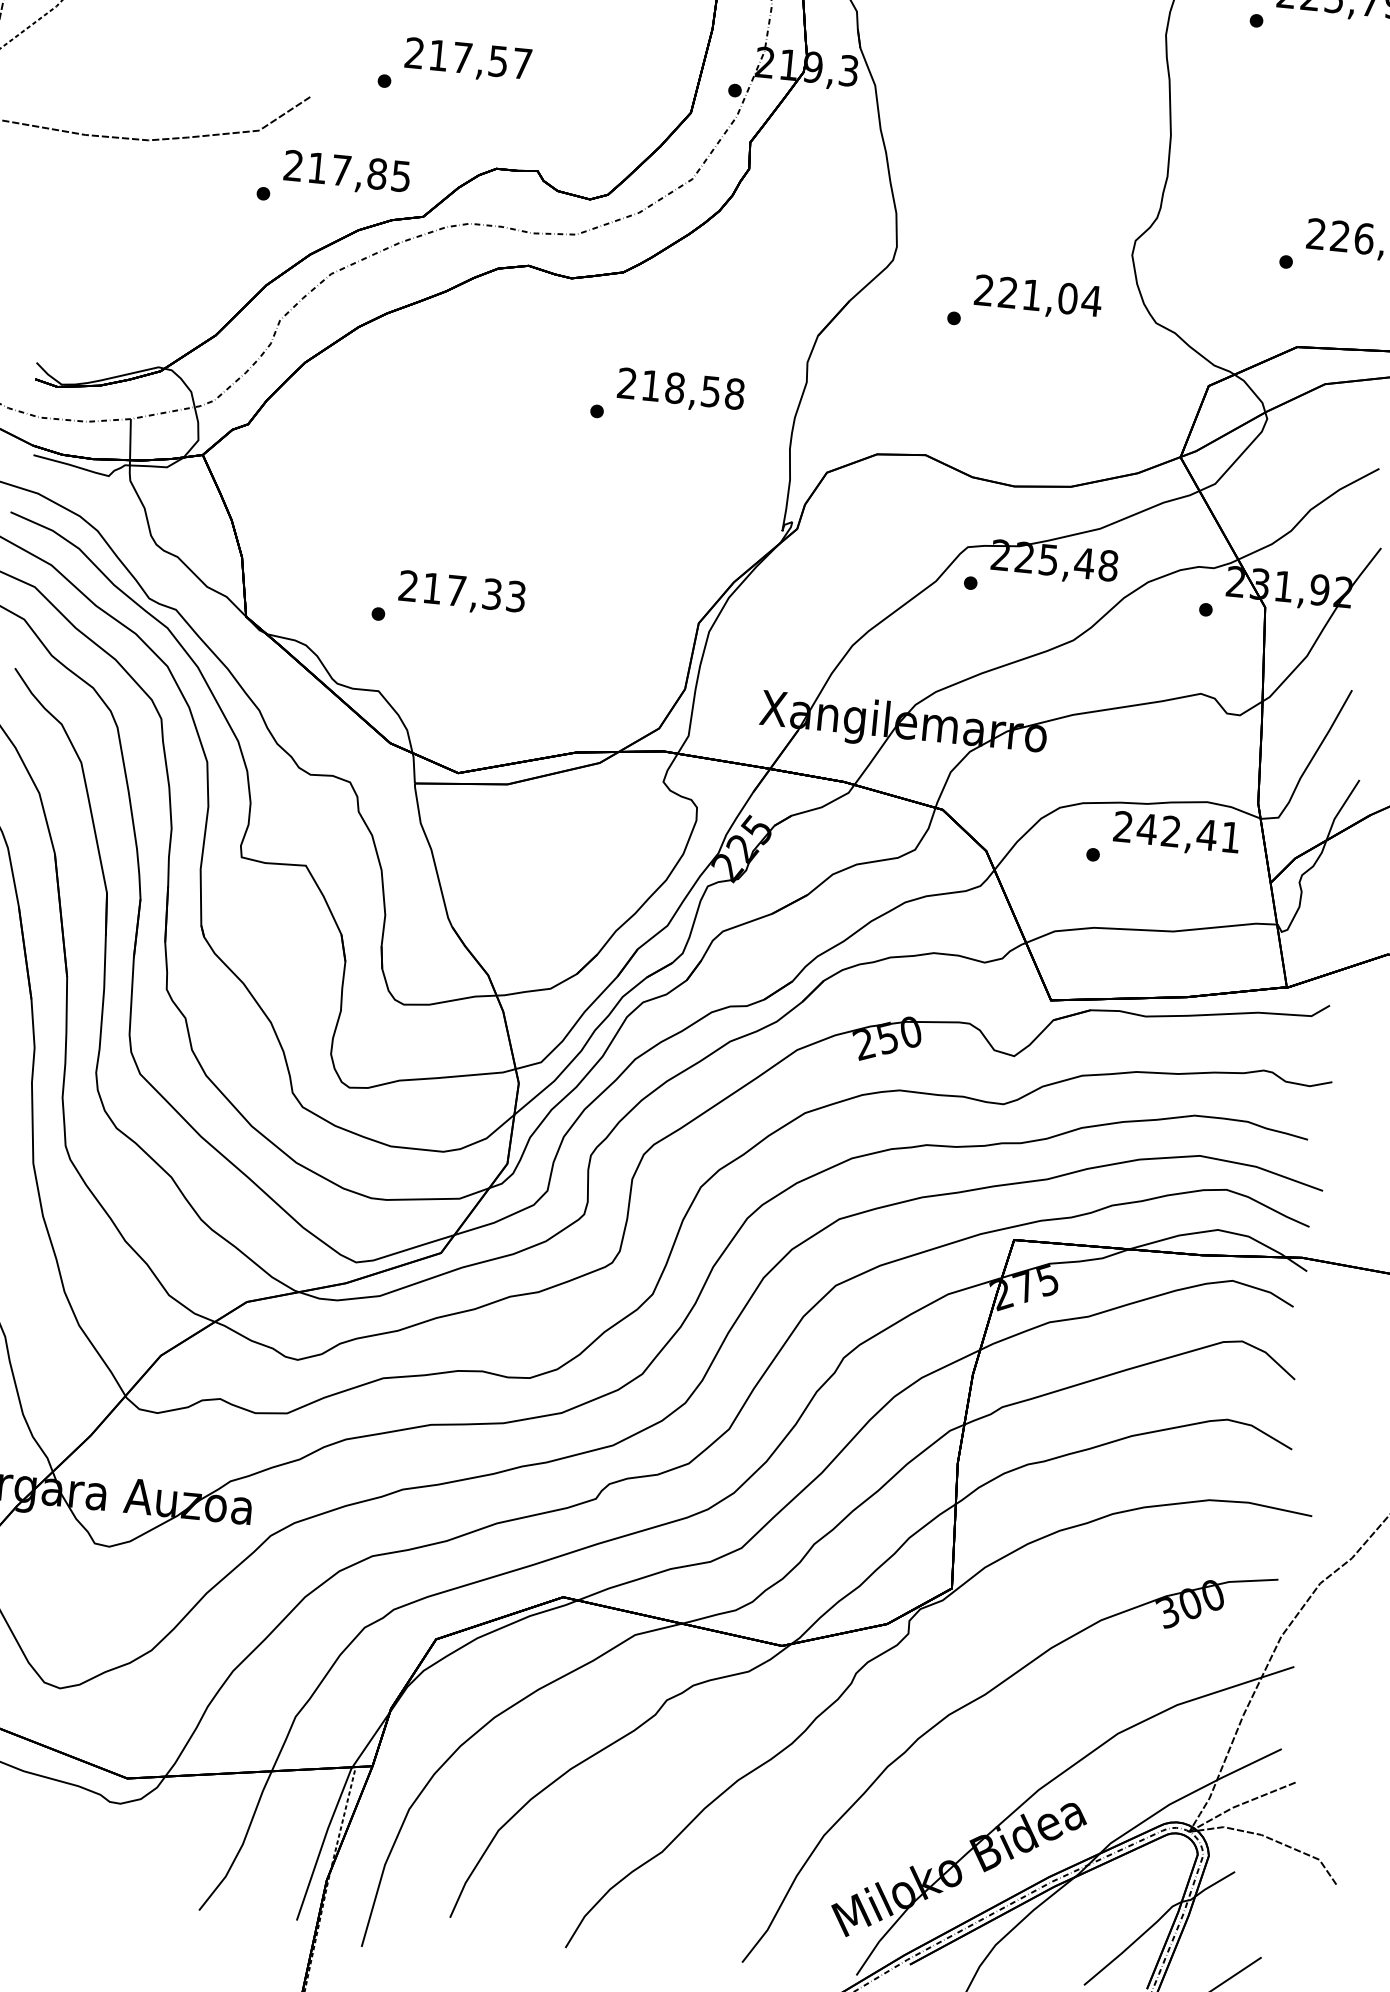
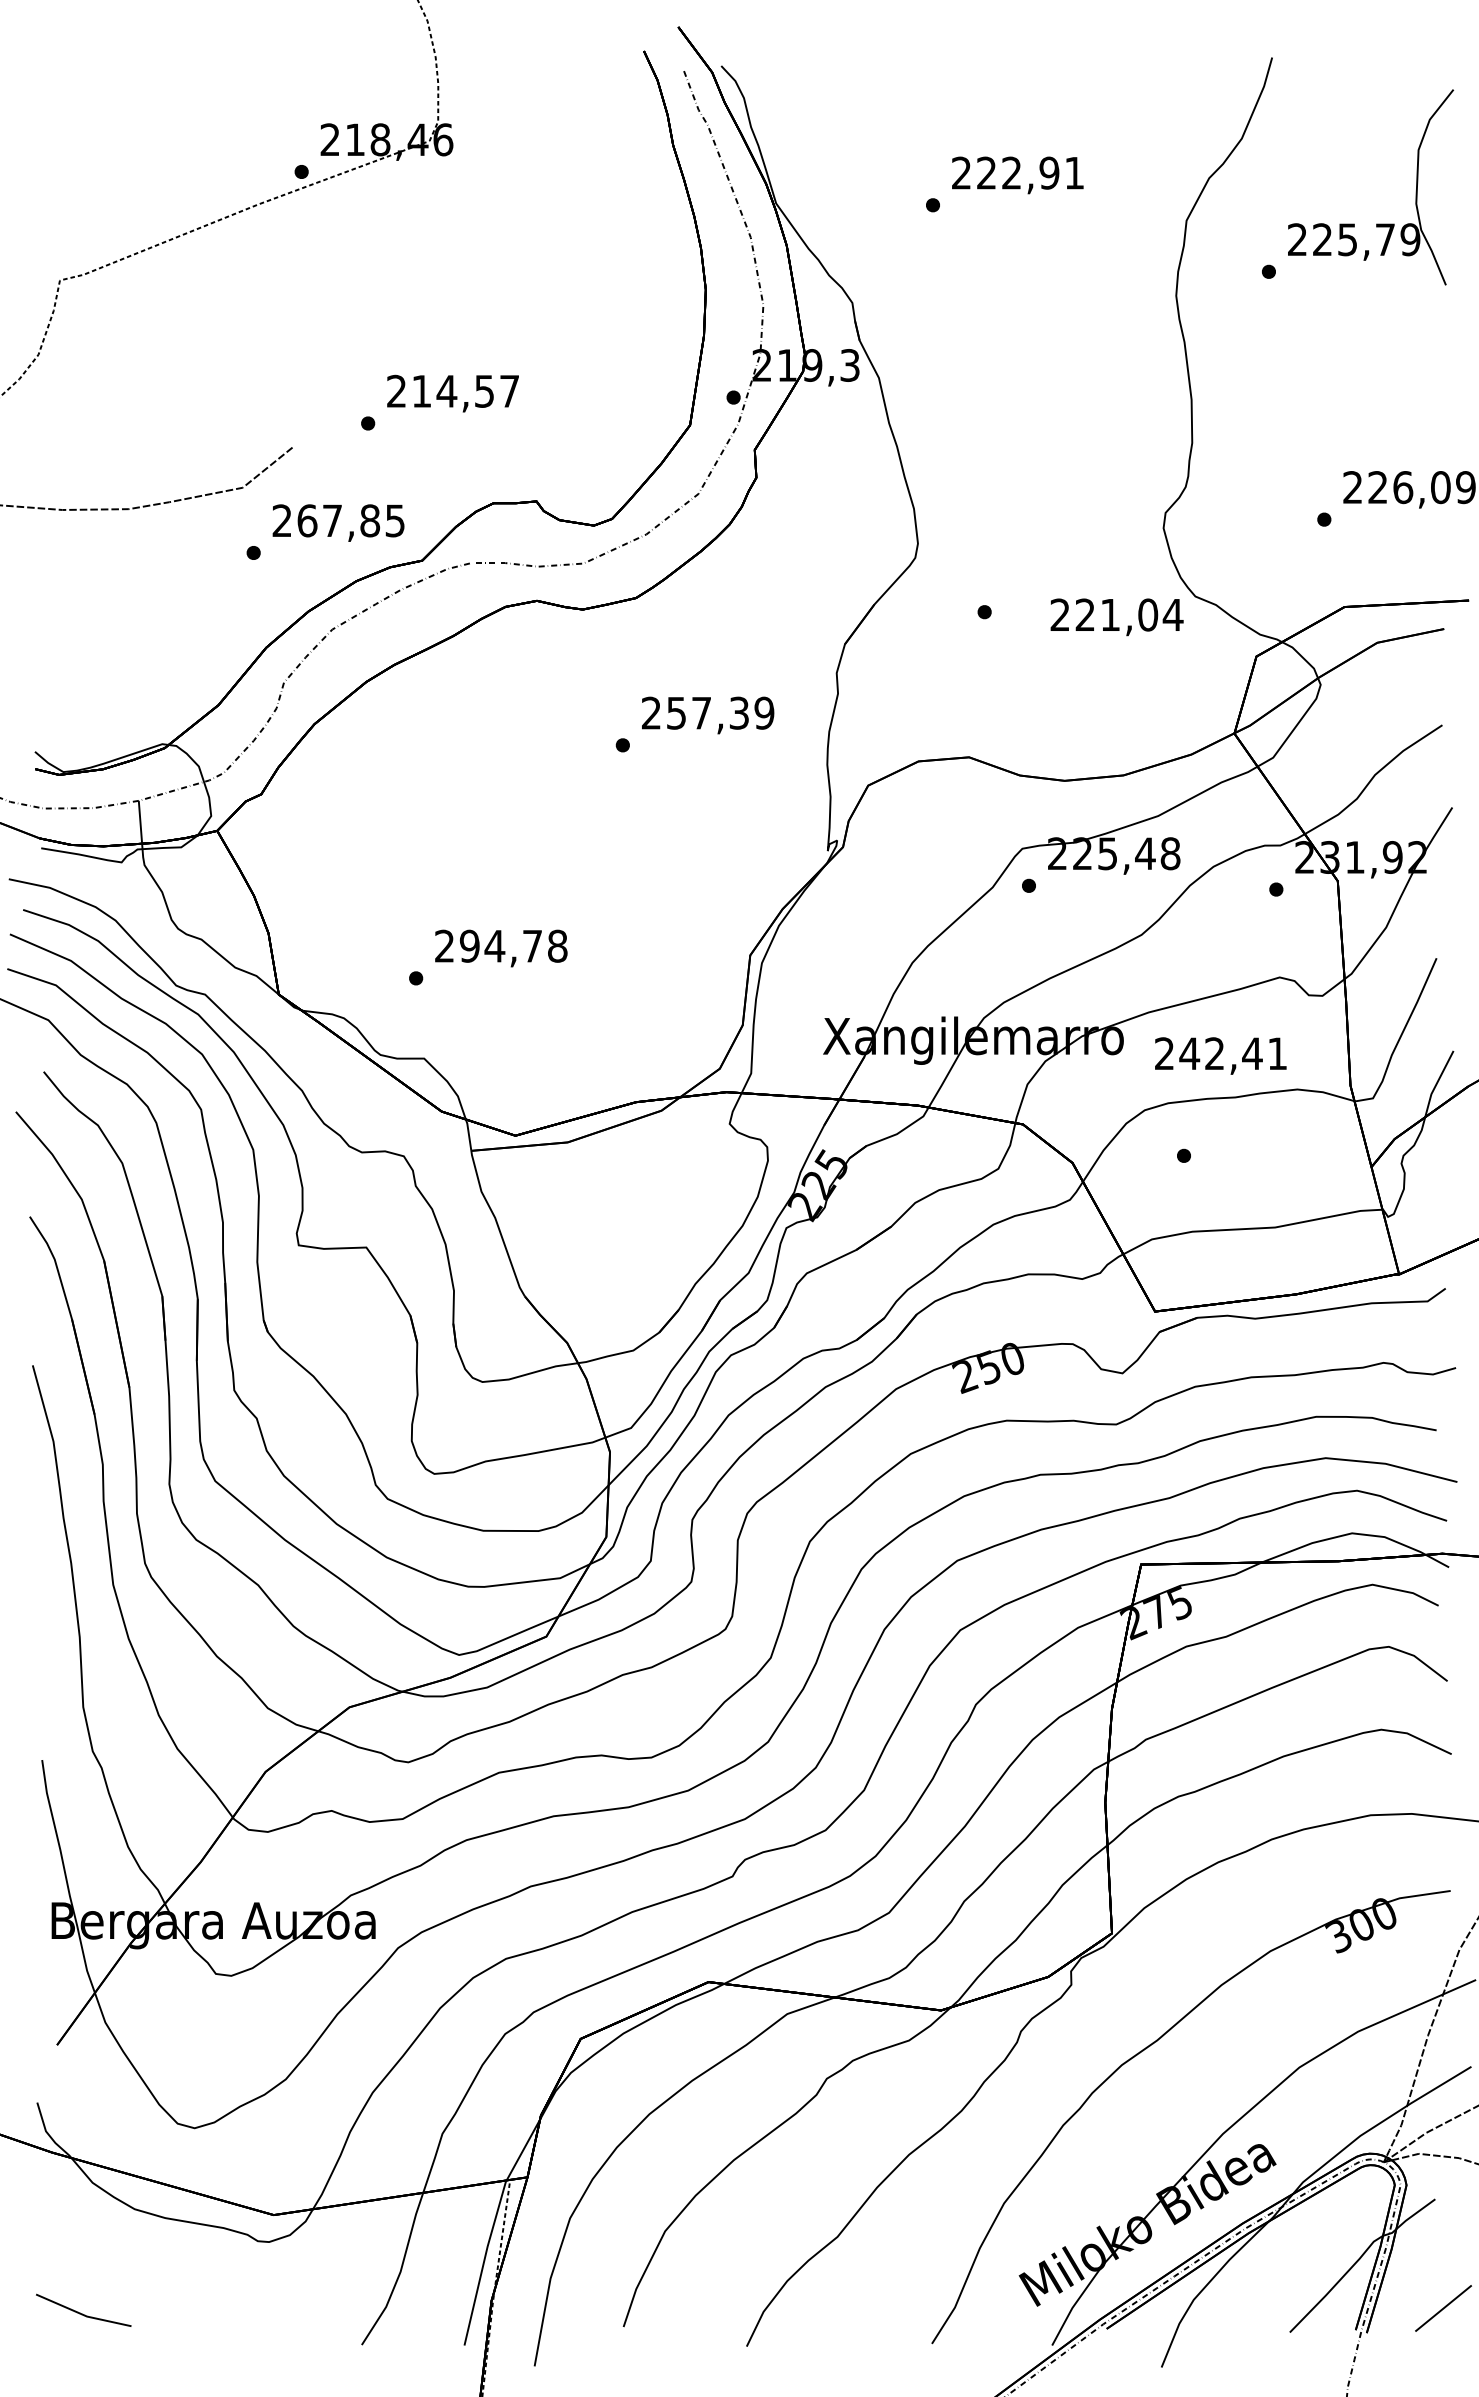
text: (462, 57) -> (446, 391), 217,57 -> 214,57
text: (317, 167) -> (307, 520), 217,85 -> 267,85
text: (1037, 298) -> (1116, 617), moved
text: (693, 389) -> (720, 712), 218,58 -> 257,39
text: (474, 591) -> (513, 945), 217,33 -> 294,78
text: (1176, 833) -> (1220, 1055), moved

